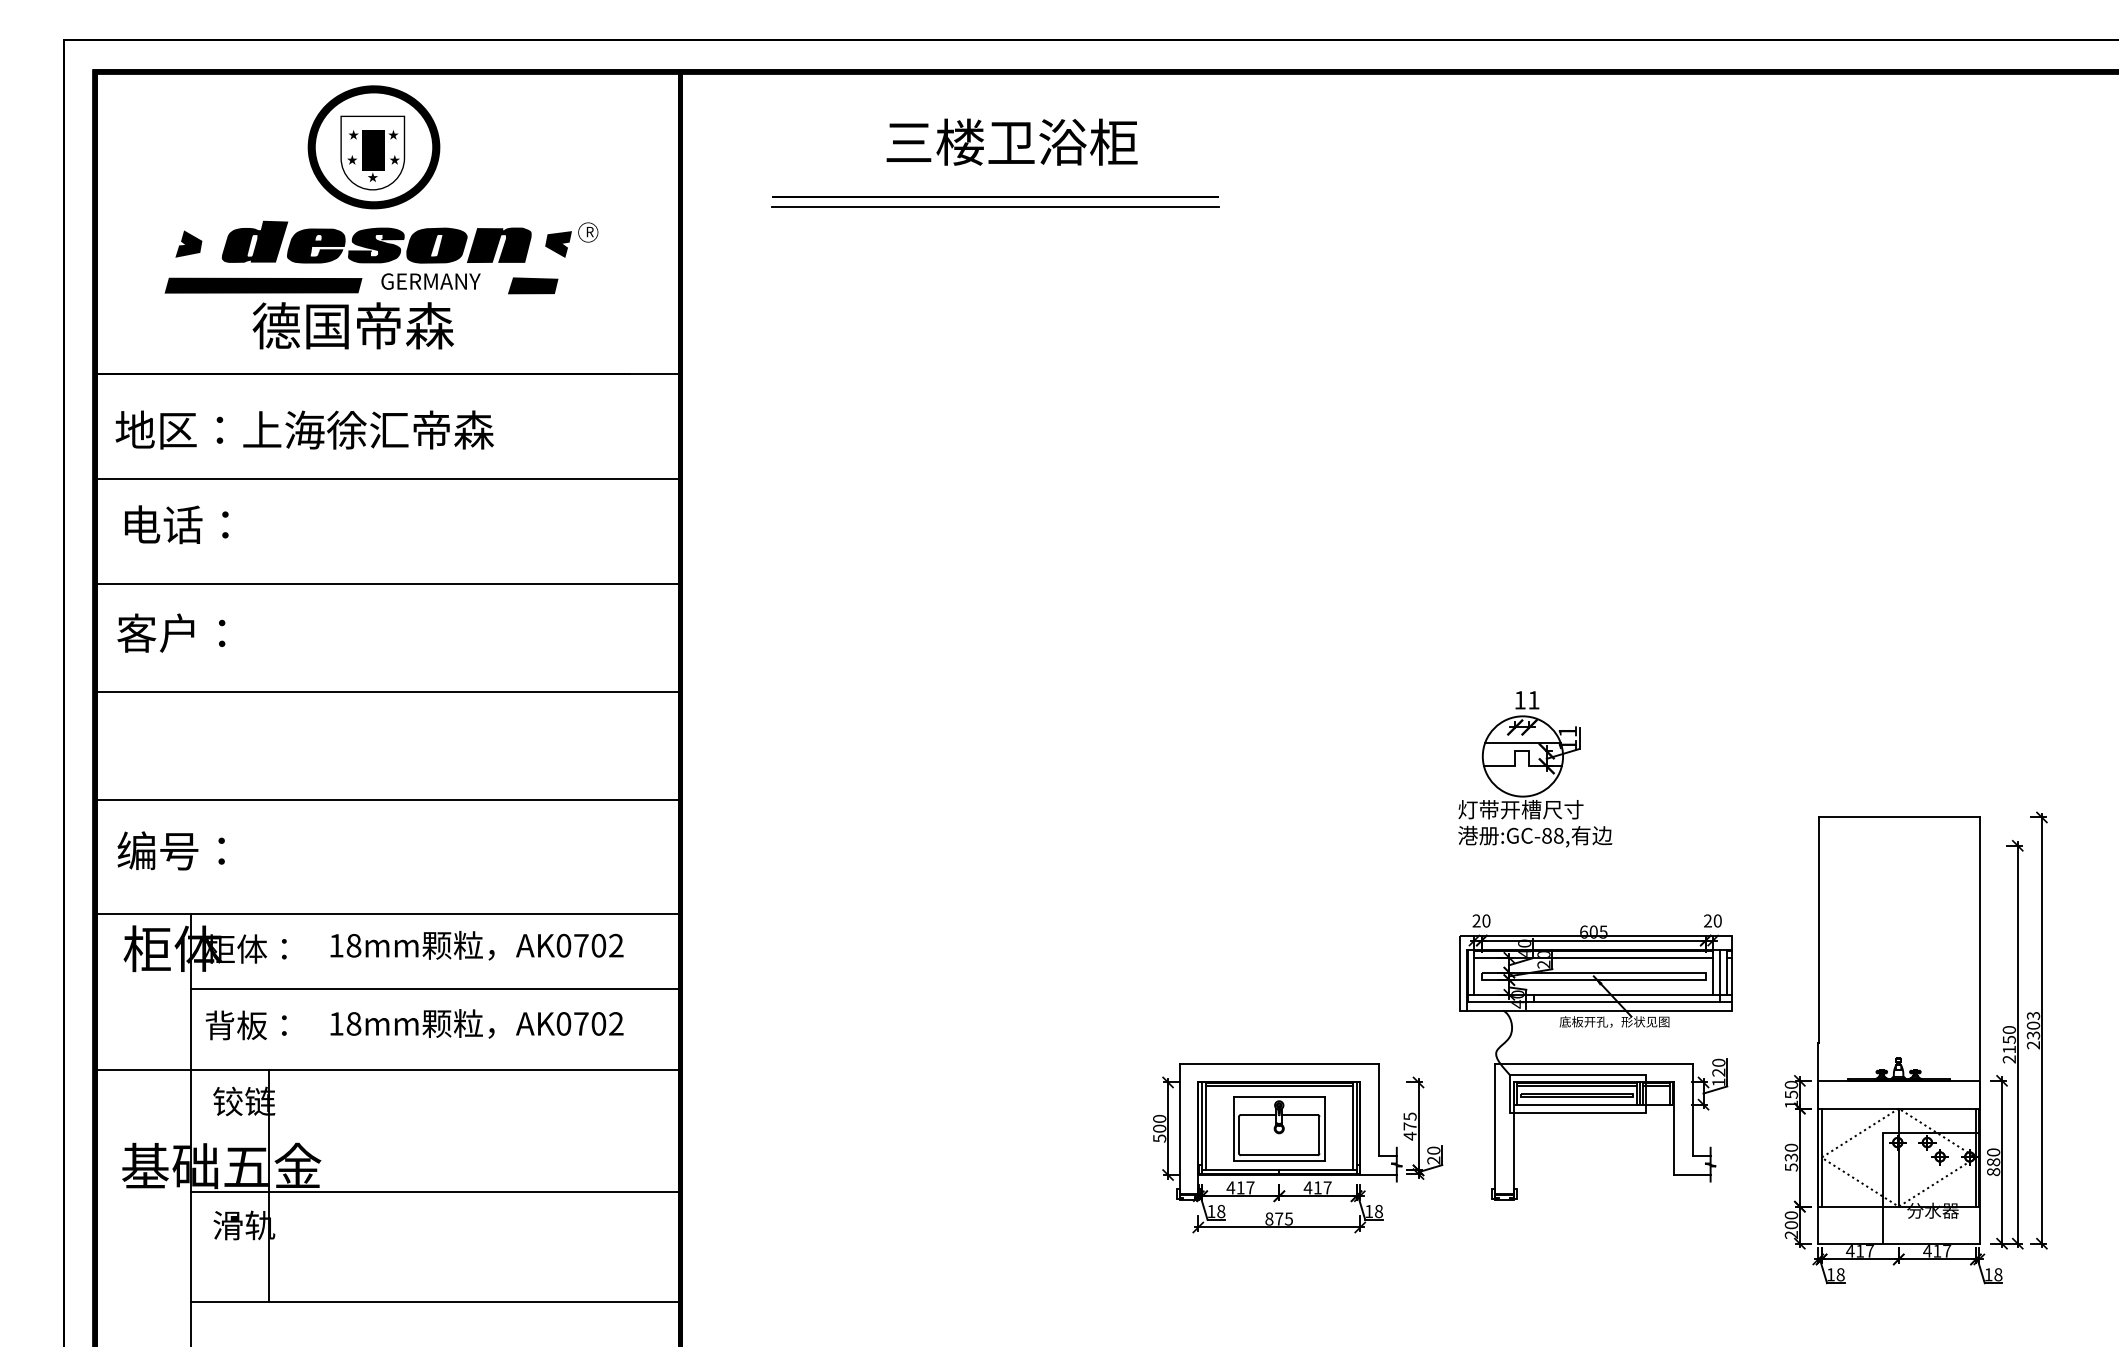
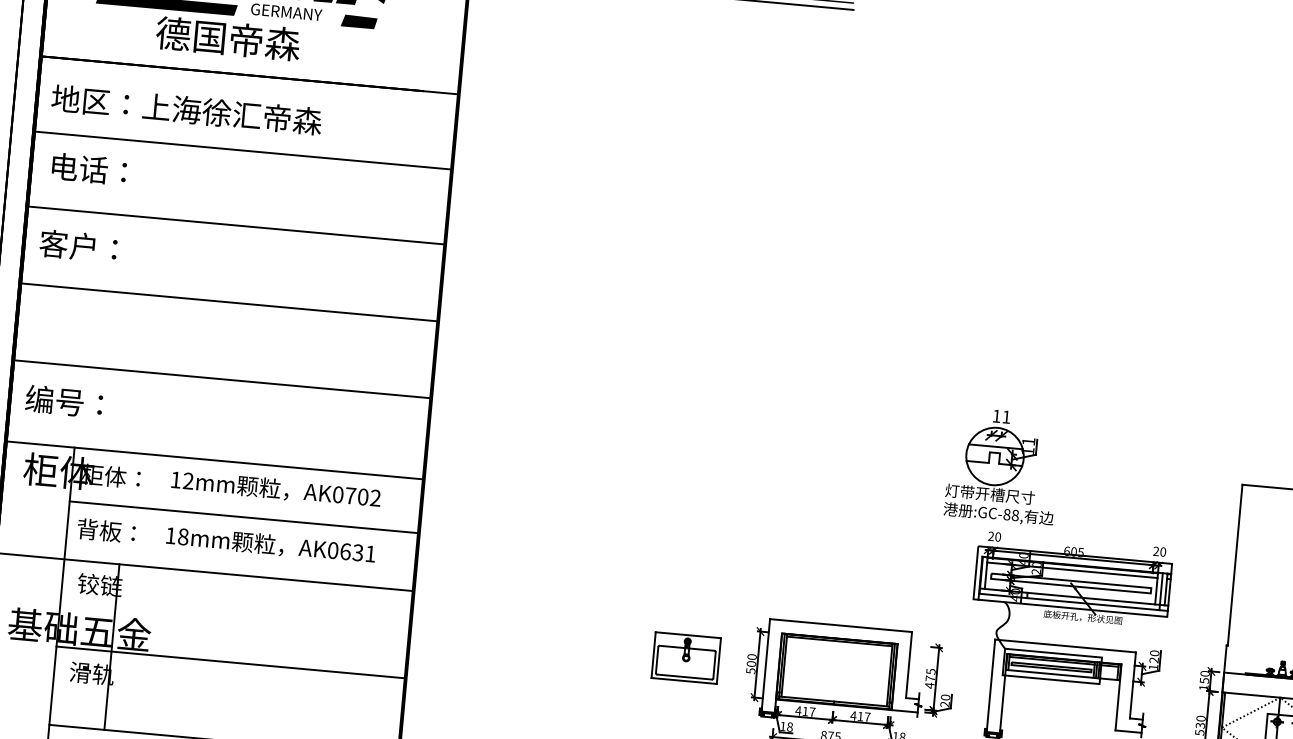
part: (1535, 769) -> (1003, 466), moved
text: (353, 945) -> (188, 480), 18mm -> 12mm
text: (598, 1023) -> (357, 552), AK0702 -> AK0631
part: (1279, 1128) -> (686, 657), moved

